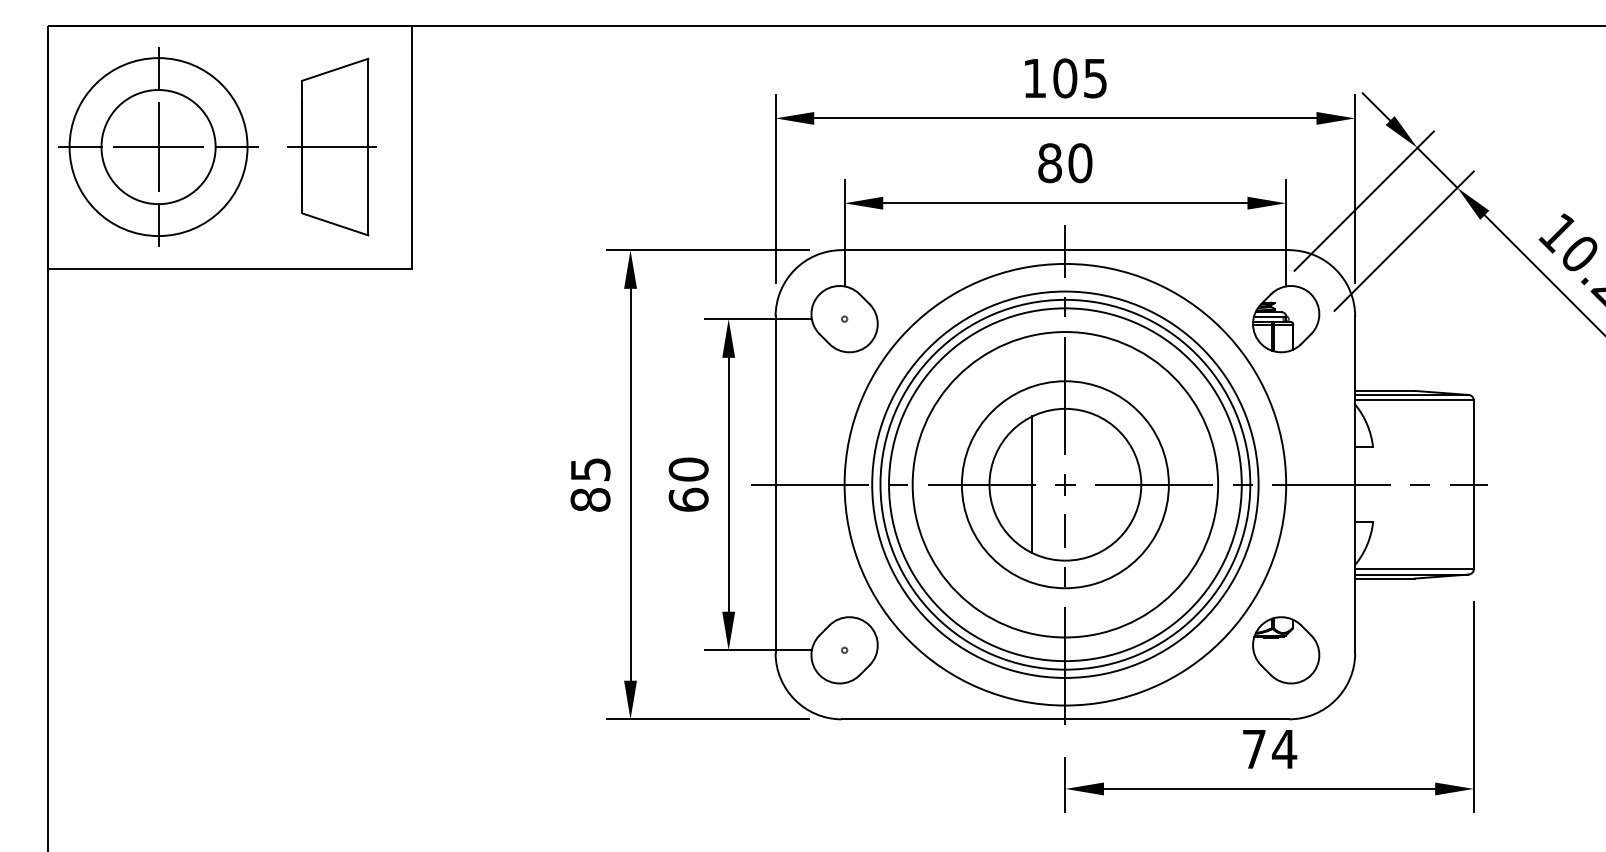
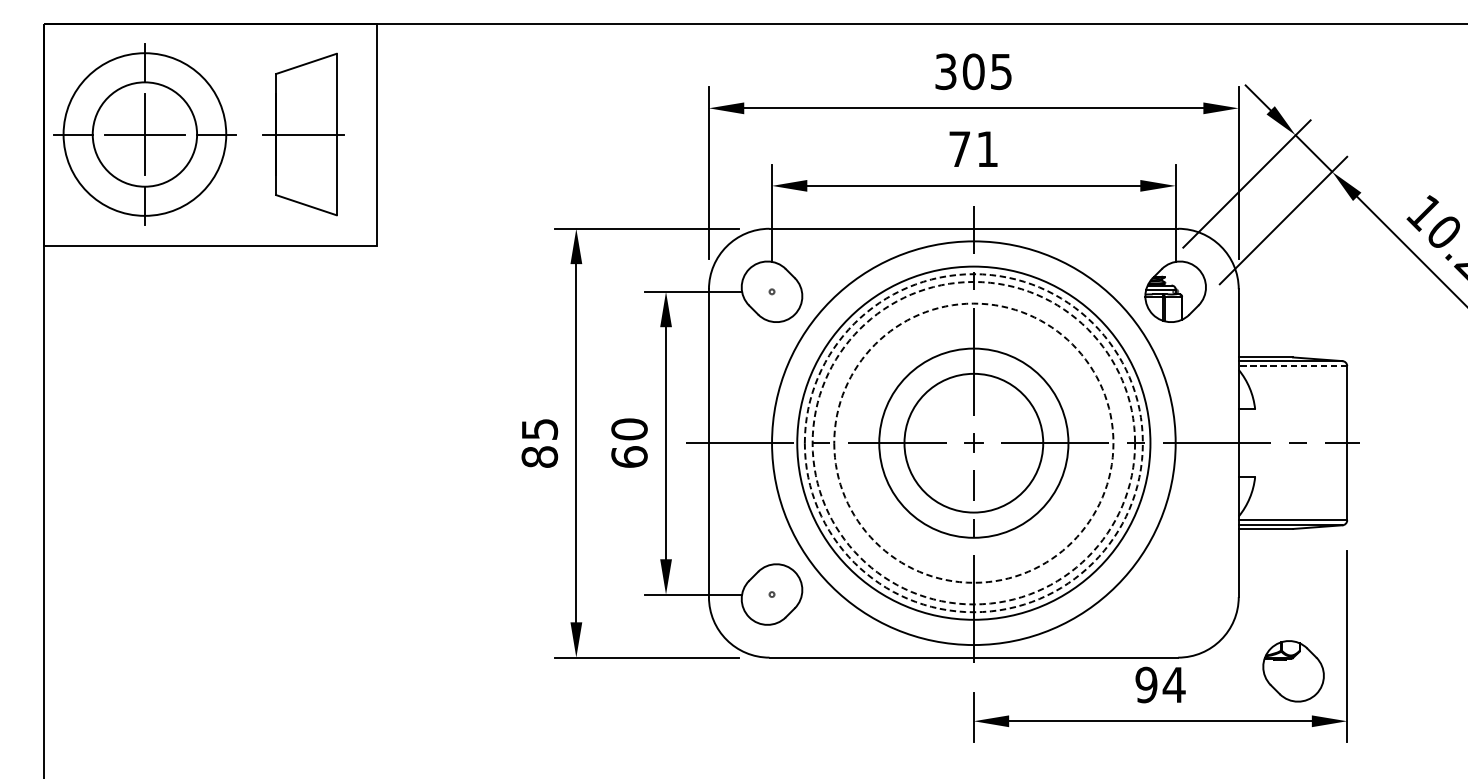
text: (1034, 78) -> (945, 71), 105 -> 305
text: (1065, 163) -> (973, 149), 80 -> 71
line: (1414, 400) -> (1292, 366), solid -> dashed
line: (1032, 484) -> (943, 442), removed
circle: (1065, 484) -> (973, 442), solid -> dashed
circle: (1065, 484) -> (973, 442), solid -> dashed
circle: (1065, 484) -> (973, 442), solid -> dashed
part: (1286, 650) -> (1293, 671), moved
text: (1254, 749) -> (1146, 685), 74 -> 94

